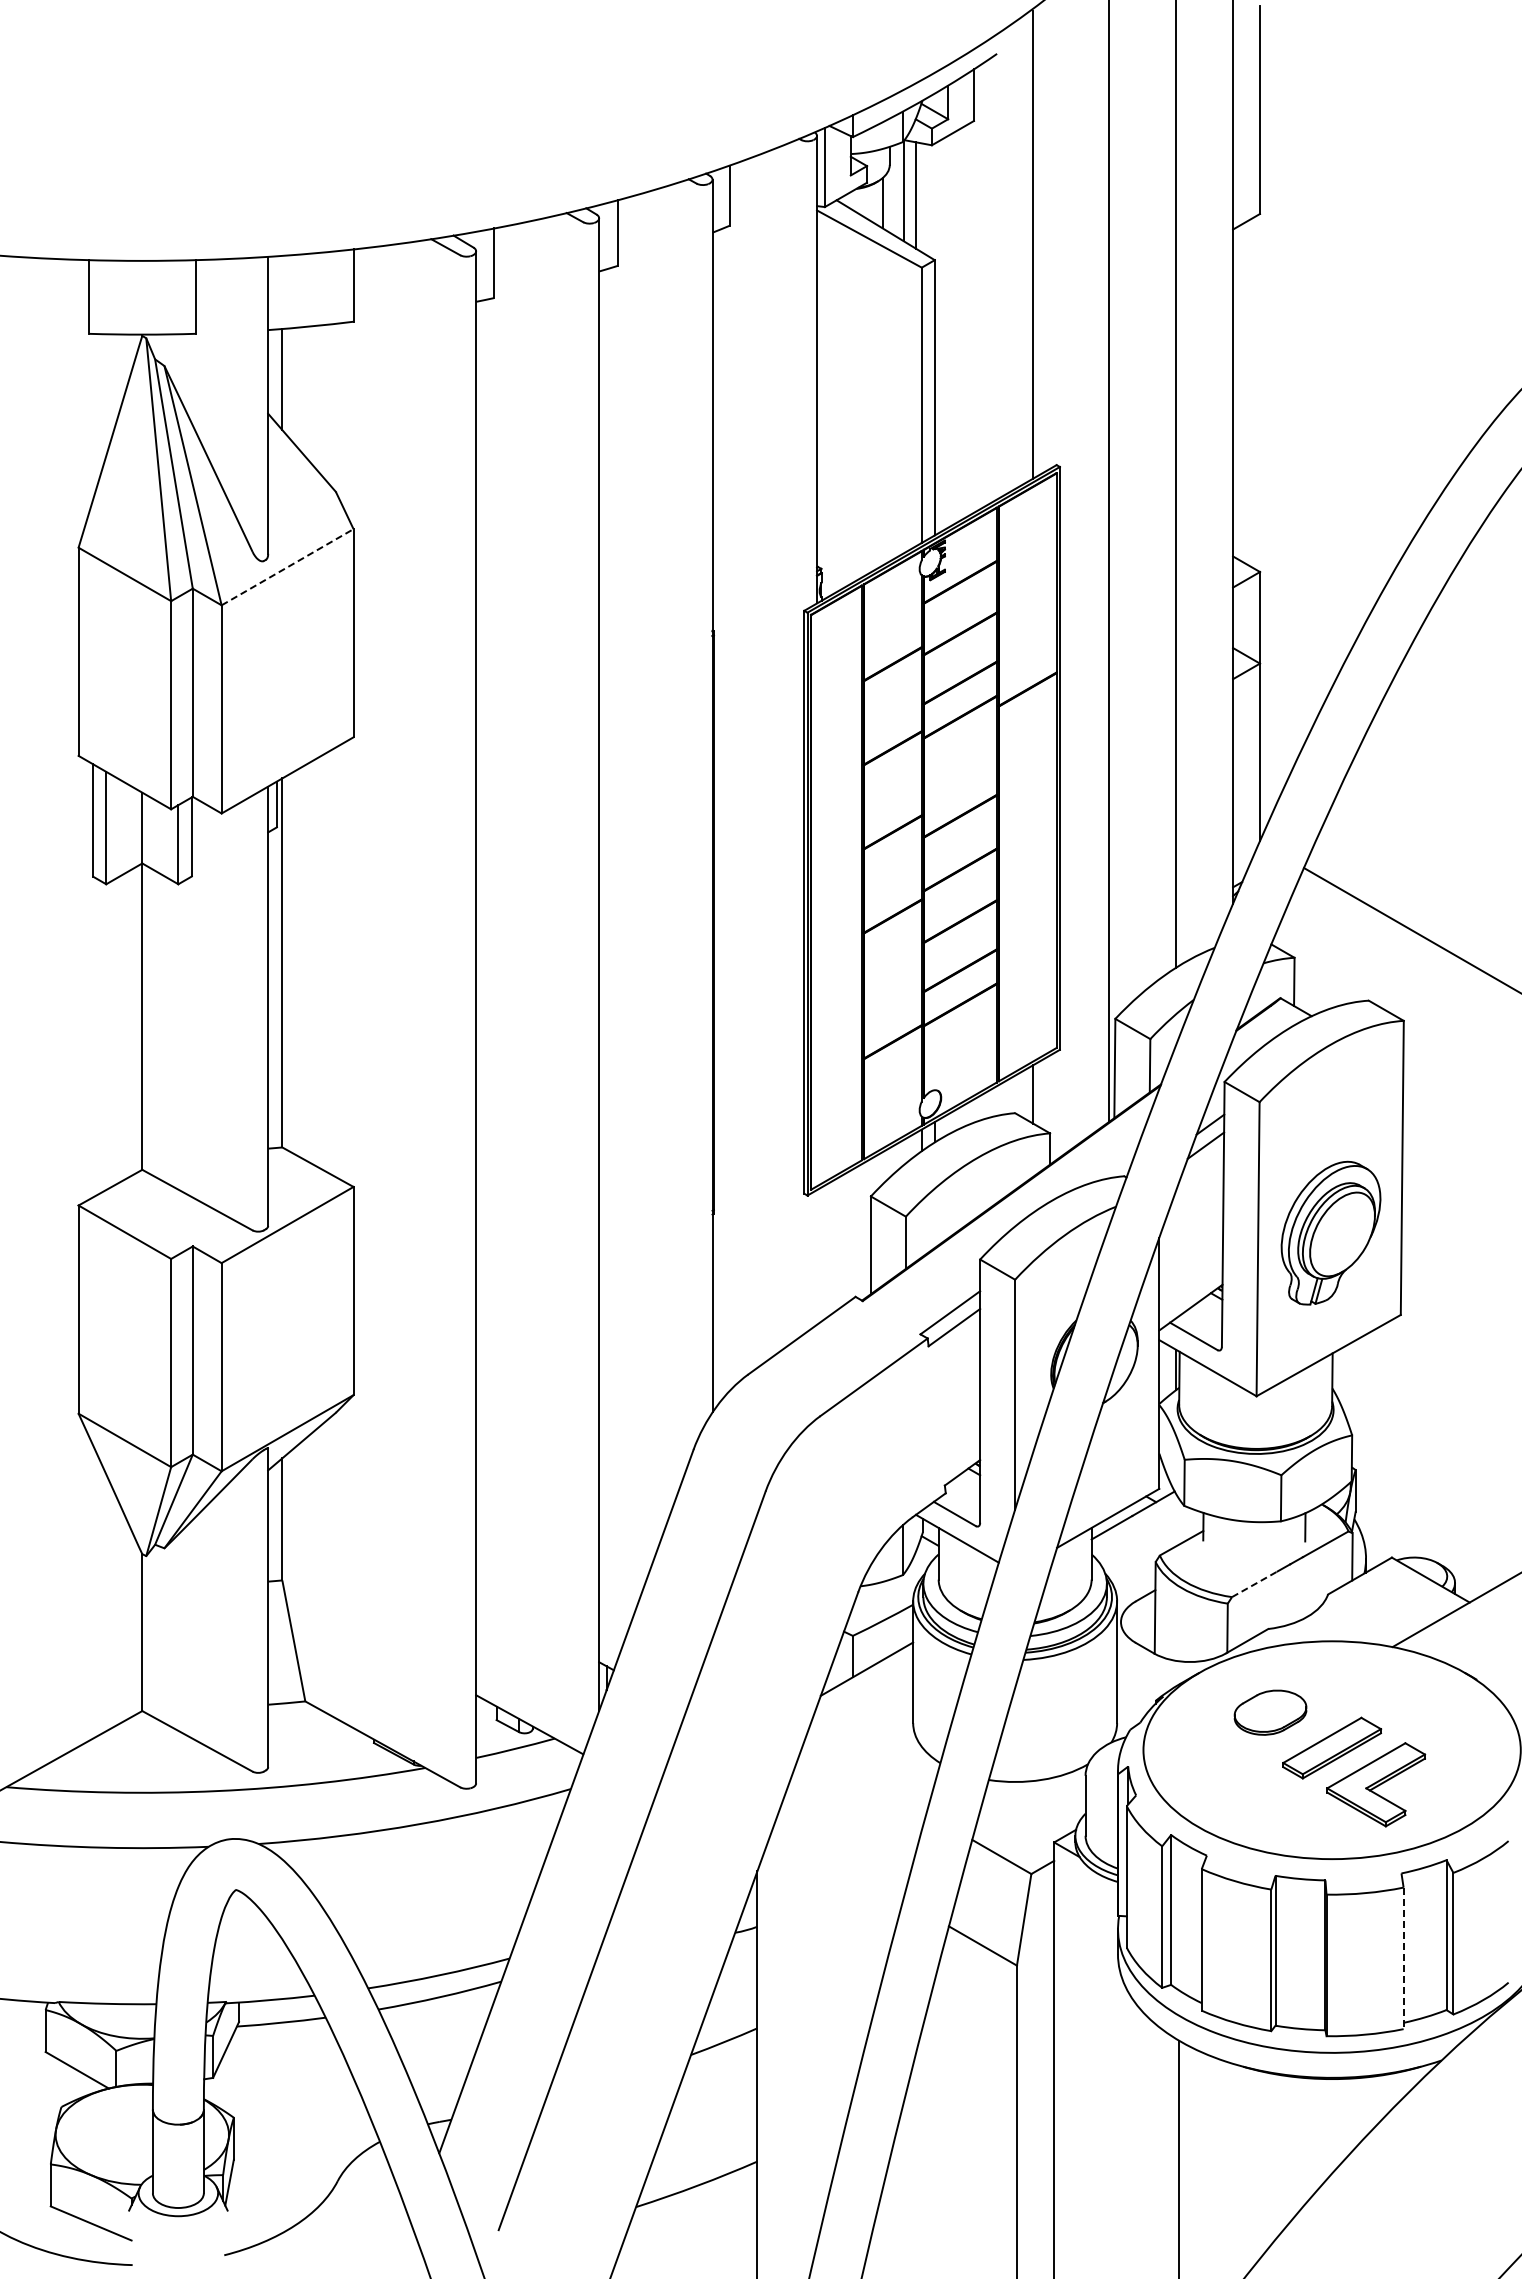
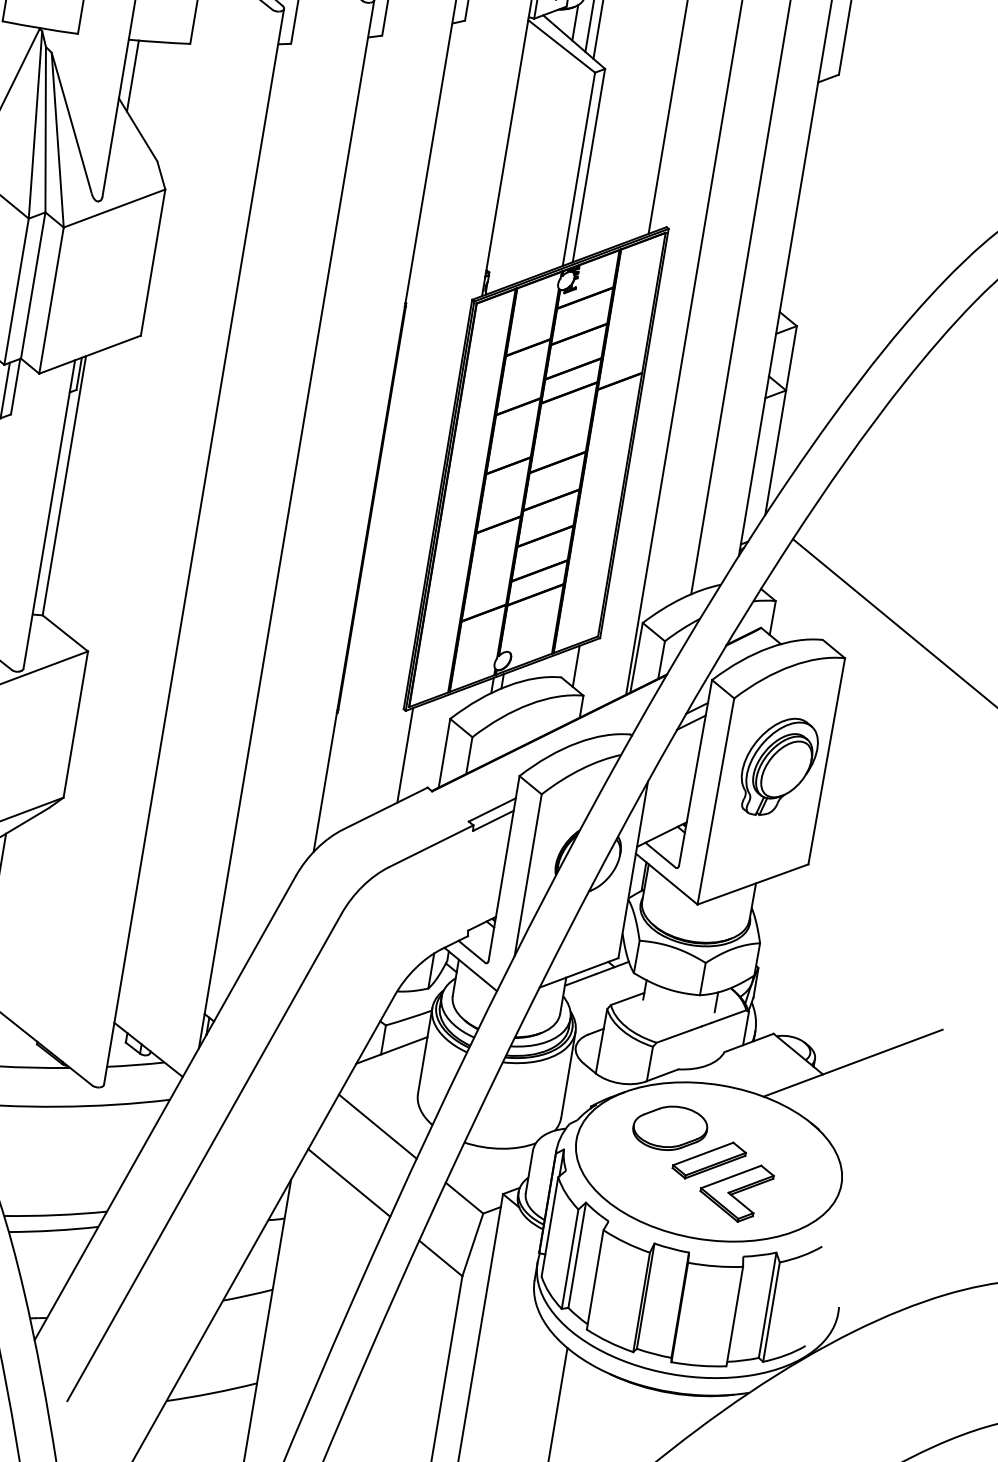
line: (288, 566) -> (115, 208), dashed -> solid
part: (1330, 1232) -> (778, 766), moved
line: (817, 1257) -> (405, 755), added
line: (1255, 1584) -> (674, 1036), dashed -> solid
part: (1270, 1712) -> (670, 1128), size x1.43
line: (864, 1777) -> (377, 1126), added
line: (838, 1862) -> (349, 1182), added
line: (1403, 1958) -> (734, 1316), dashed -> solid

